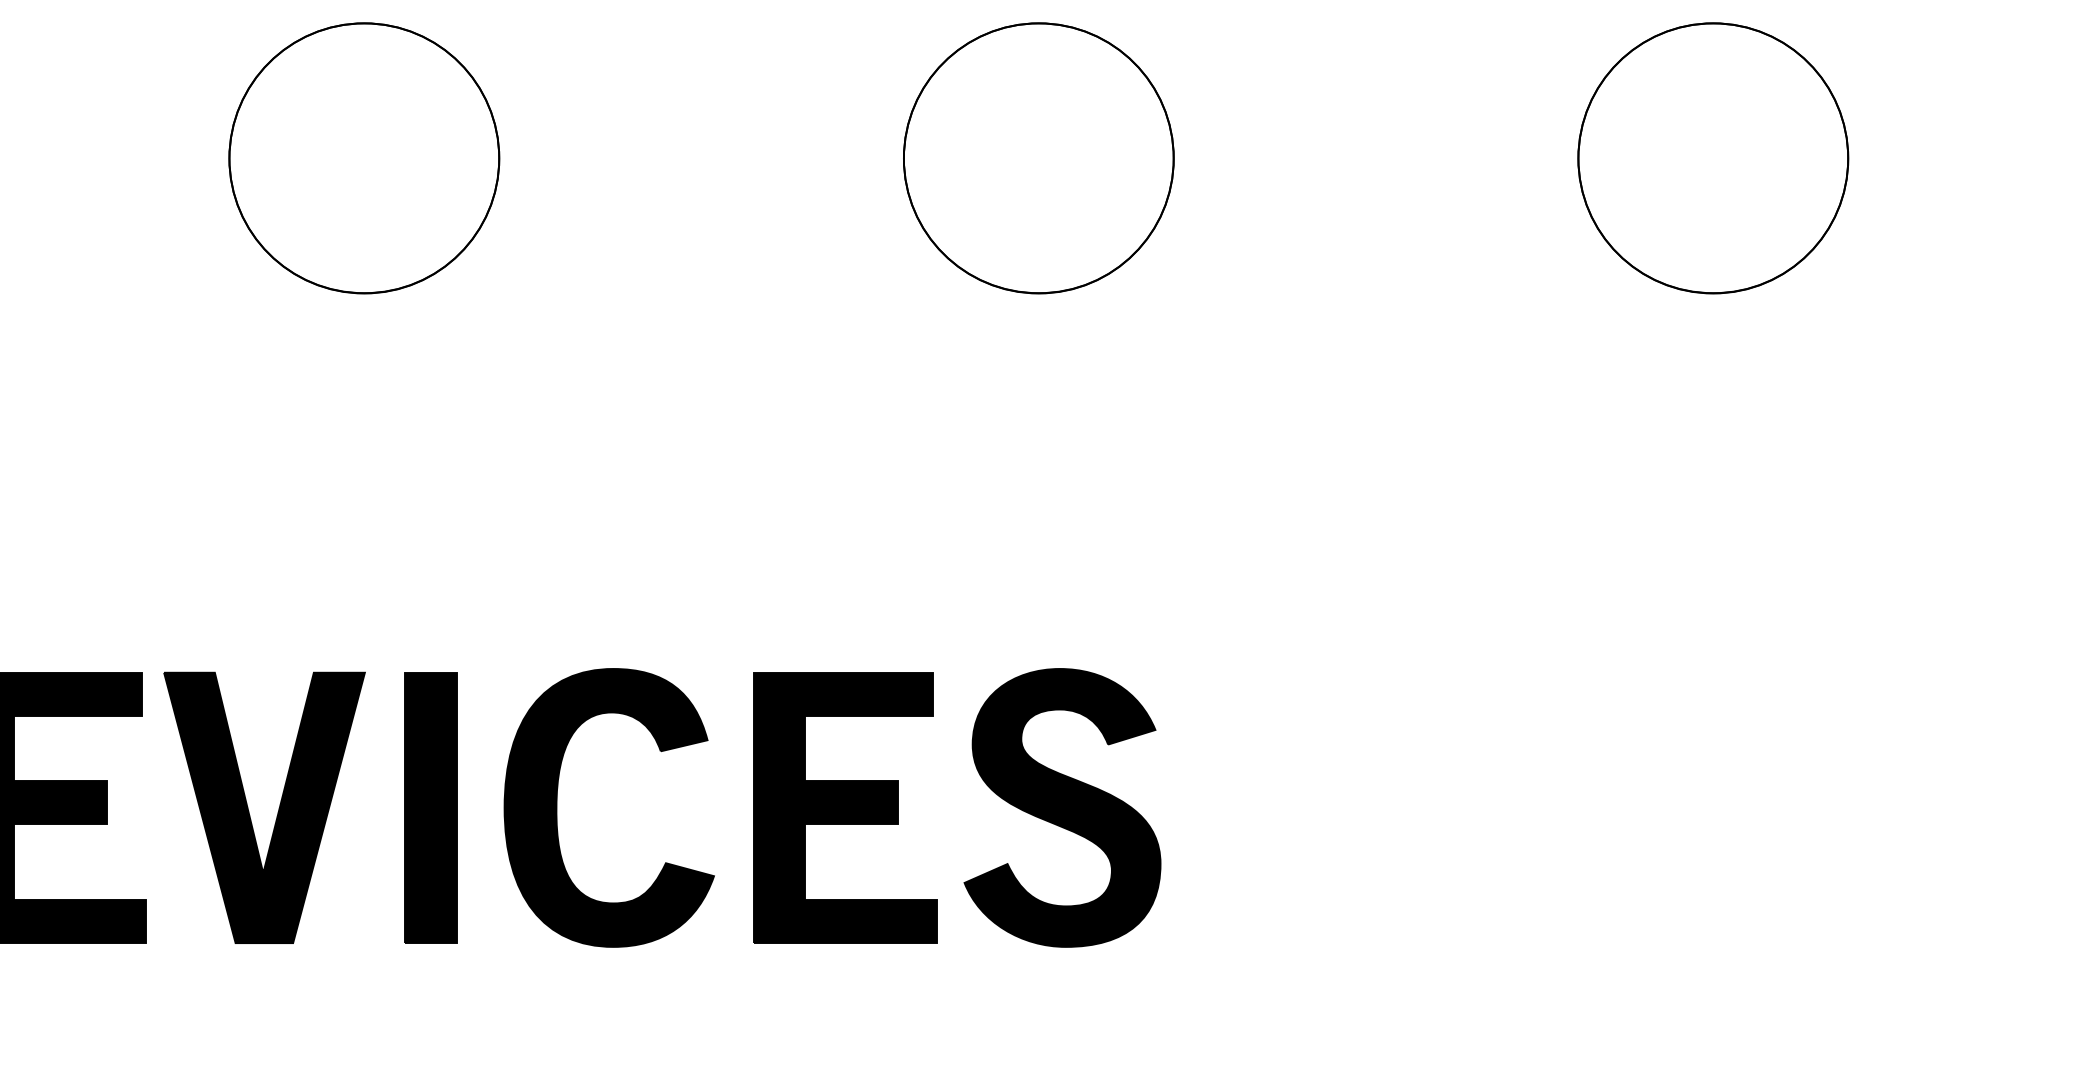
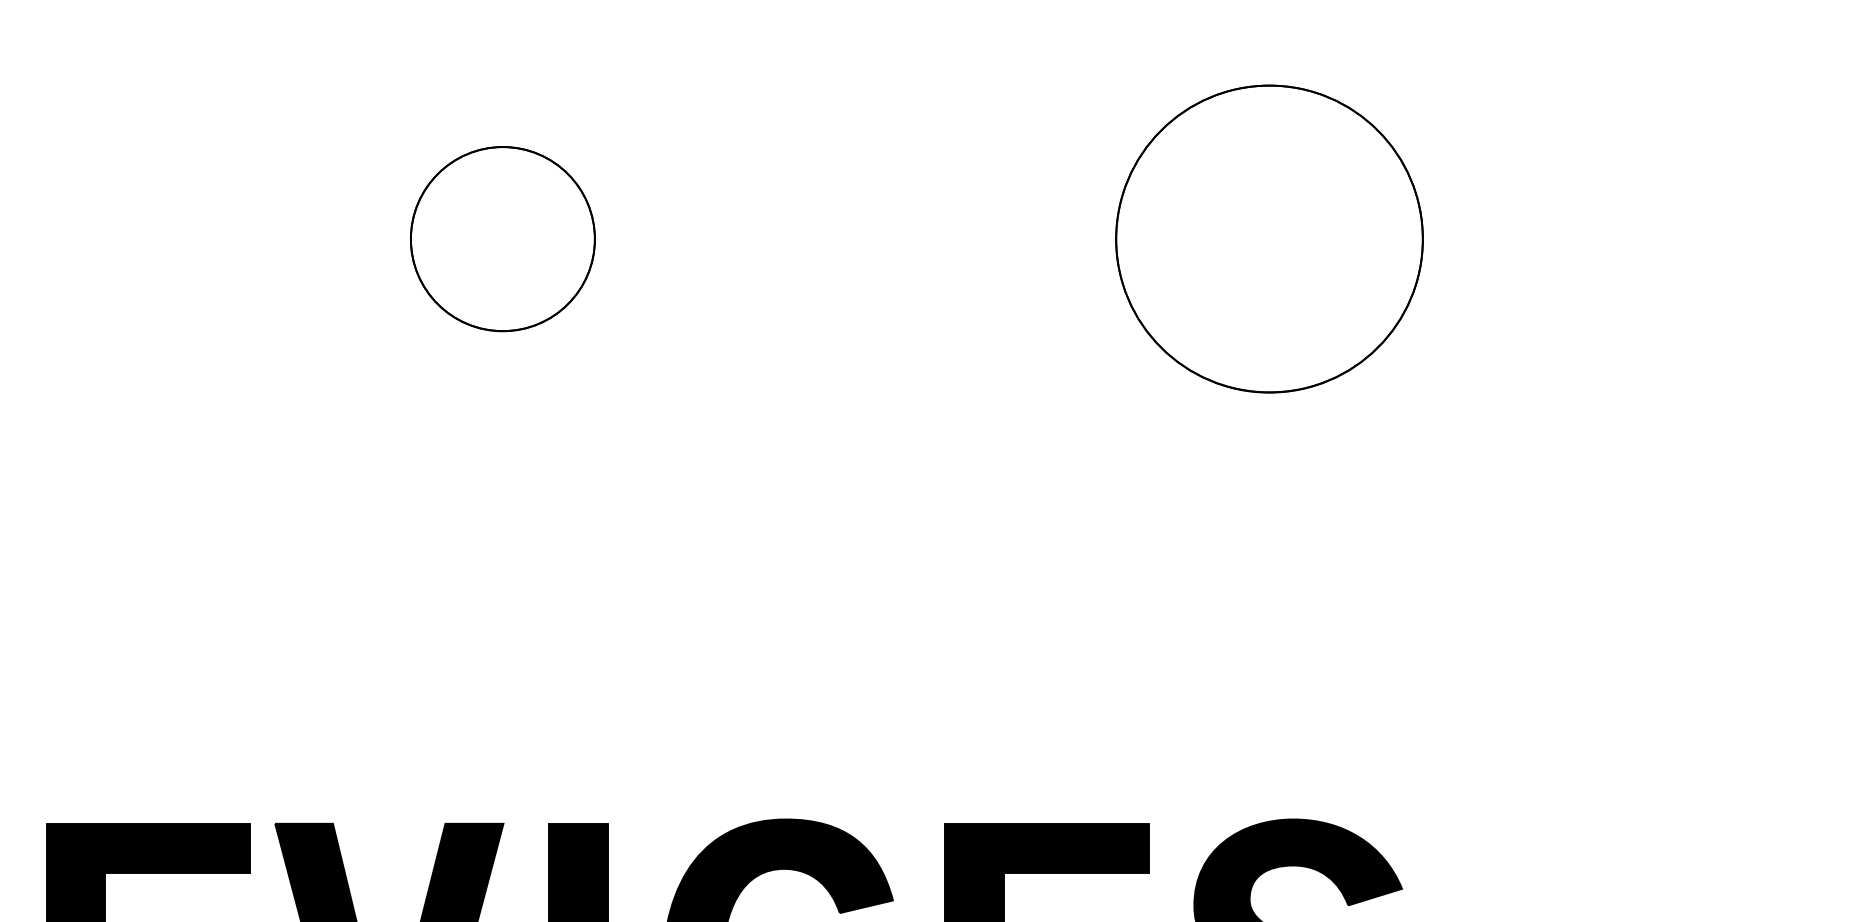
part: (364, 158) -> (503, 239), size x0.6

